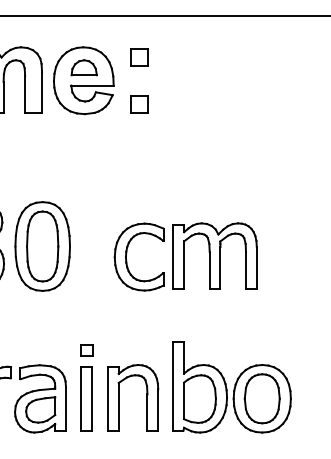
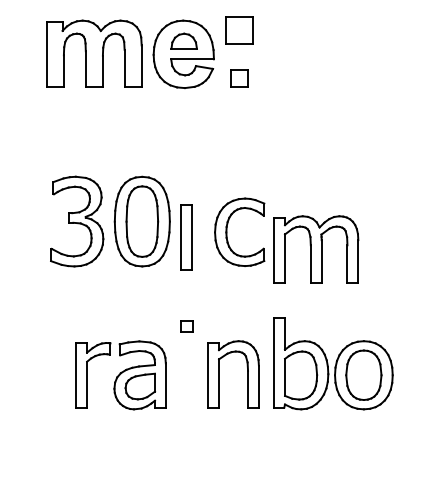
part: (139, 57) -> (239, 30), size x1.6
part: (215, 256) -> (316, 249), moved
part: (86, 399) -> (186, 237), moved

